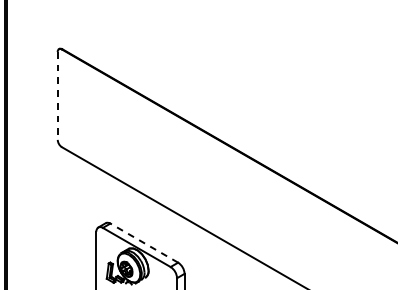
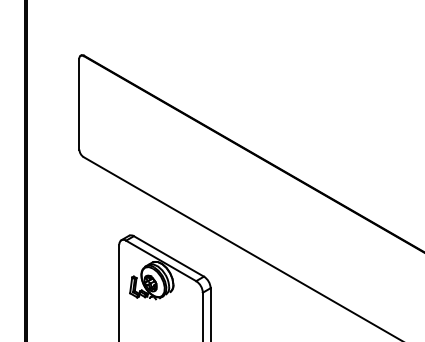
line: (57, 96) -> (79, 104), dashed -> solid
line: (143, 243) -> (168, 256), dashed -> solid

